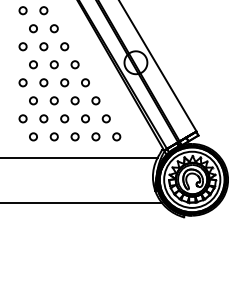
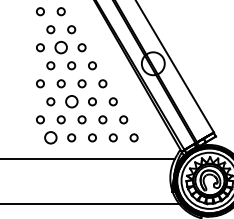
circle: (43, 46) -> (60, 47), size x1.6
circle: (53, 100) -> (70, 101), size x1.6
circle: (33, 136) -> (50, 137), size x1.6

